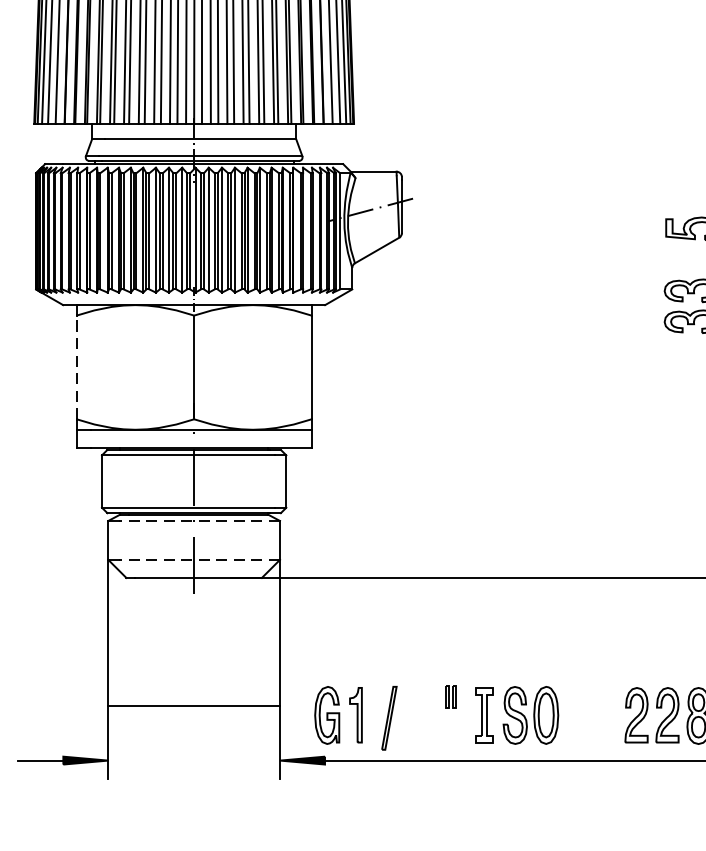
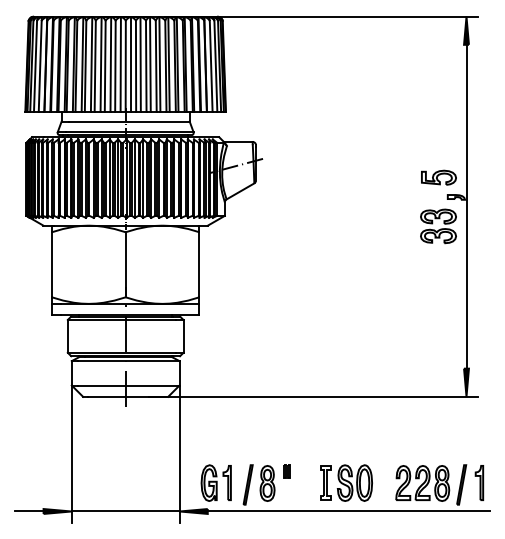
line: (75, 366) -> (51, 264), dashed -> solid
line: (198, 521) -> (128, 361), dashed -> solid
line: (198, 559) -> (128, 385), dashed -> solid
line: (193, 706) -> (125, 511), moved
part: (517, 714) -> (346, 482), moved
part: (420, 715) -> (267, 483), added

